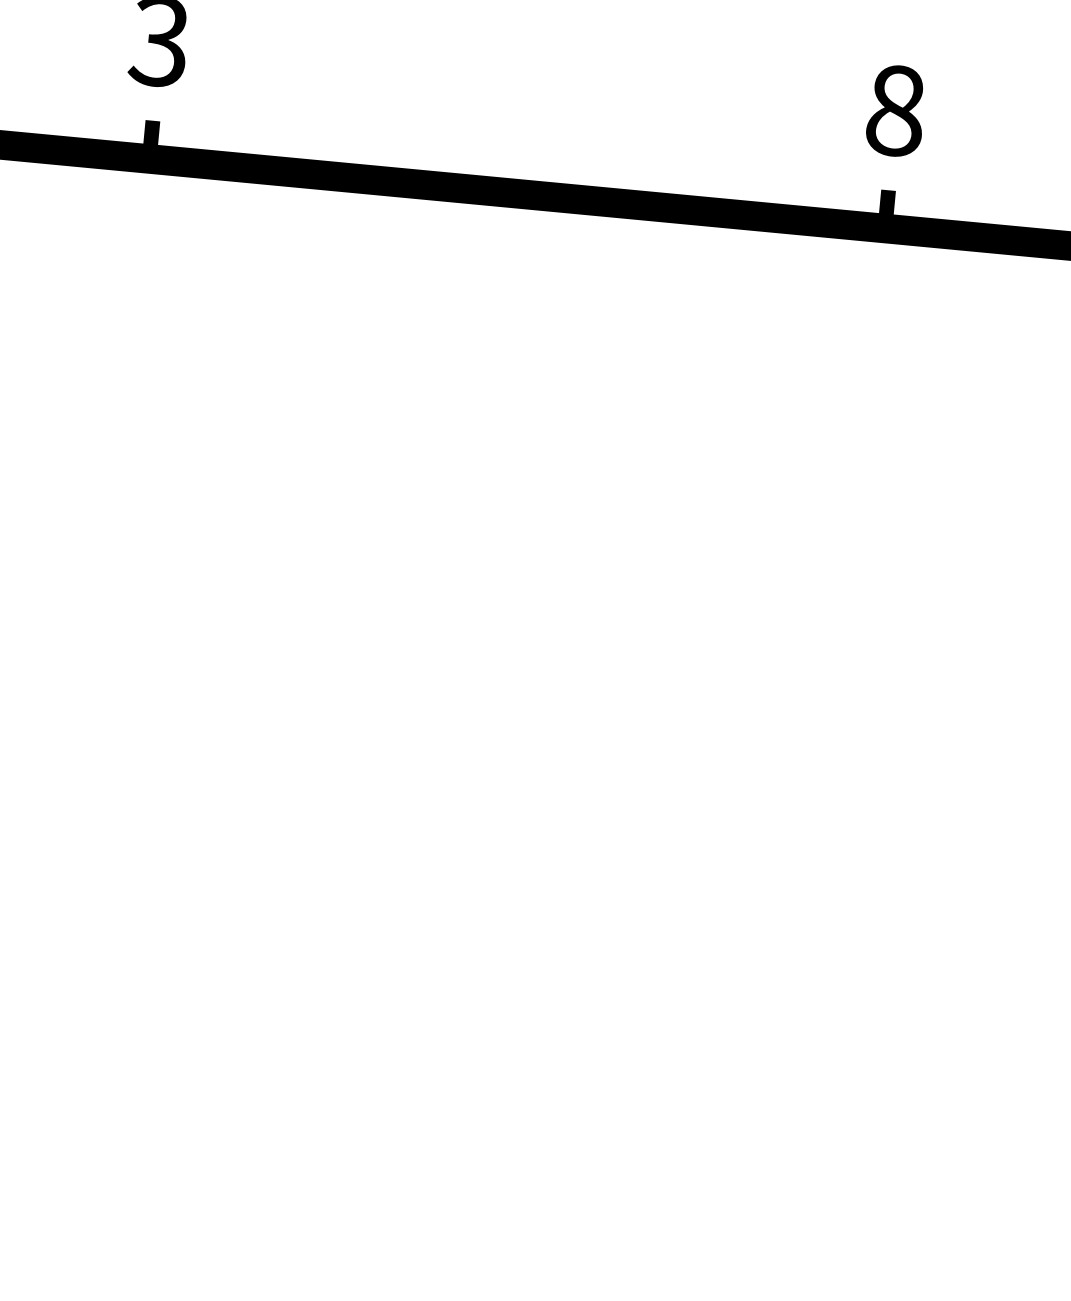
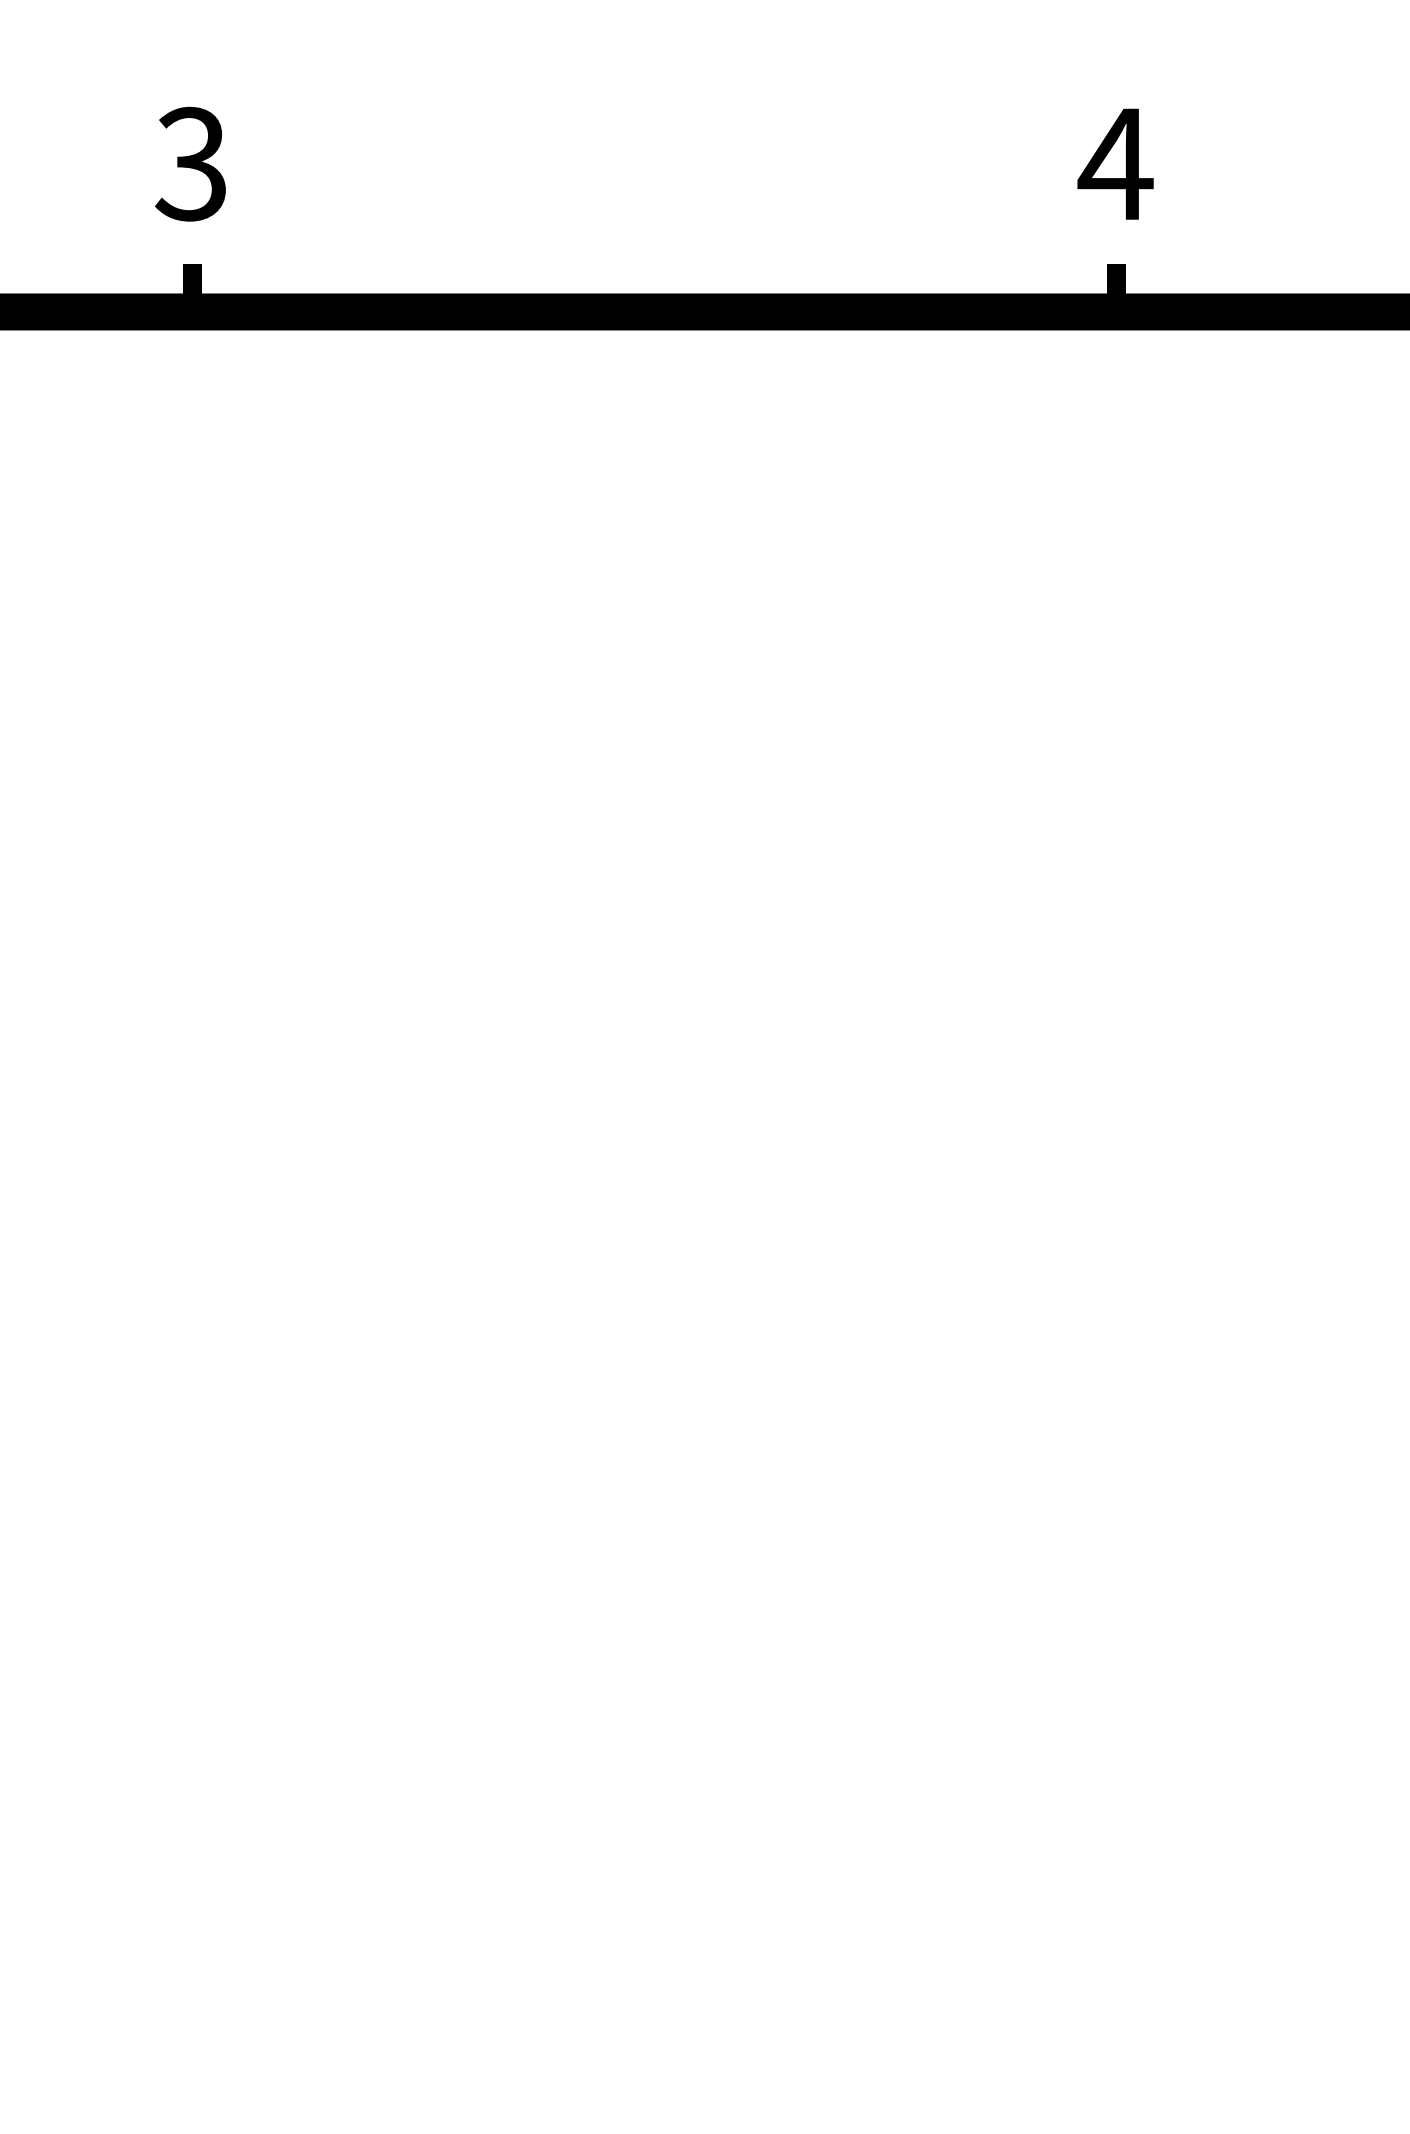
text: (895, 111) -> (1115, 164), 8 -> 4

